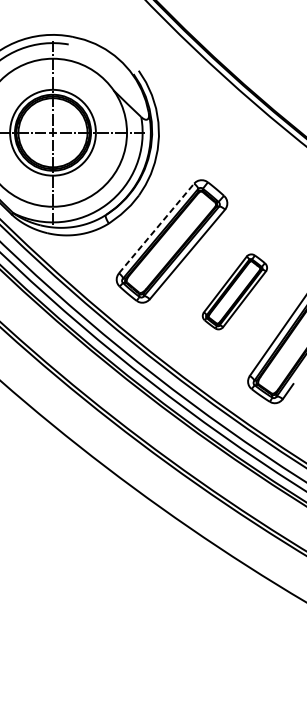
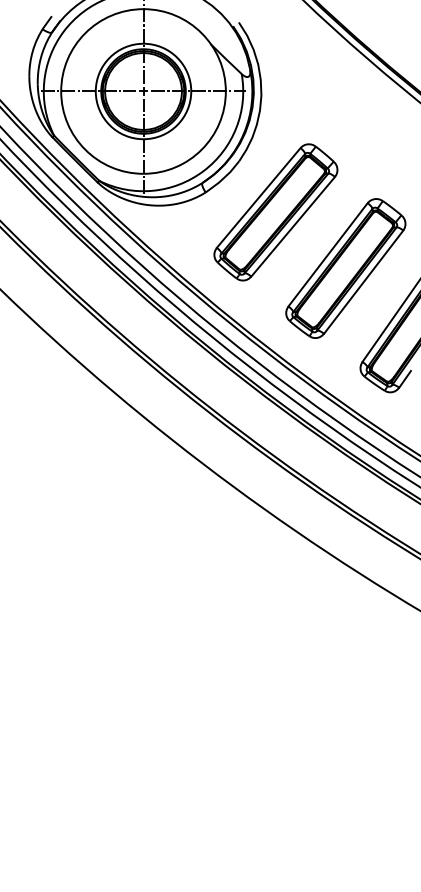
line: (157, 228) -> (259, 197), dashed -> solid
part: (234, 291) -> (345, 268), size x1.67

